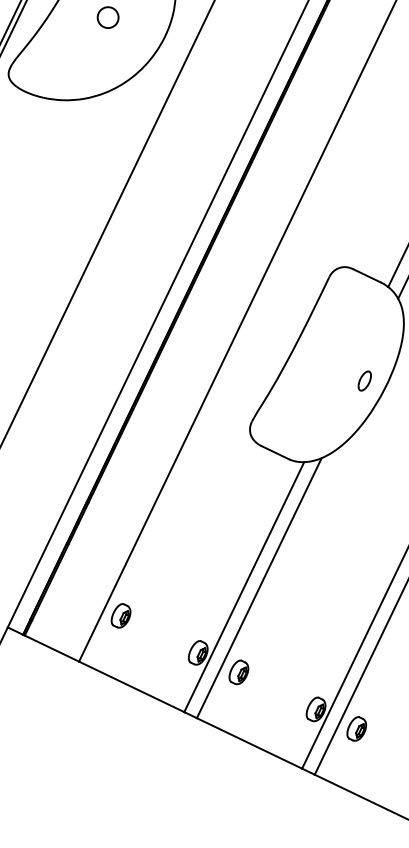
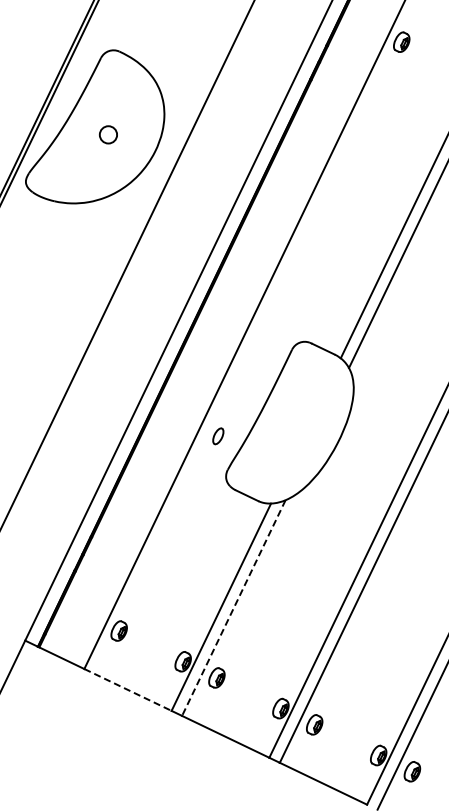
part: (365, 381) -> (218, 436), moved
line: (258, 588) -> (233, 608), solid -> dashed
line: (132, 687) -> (128, 690), solid -> dashed

